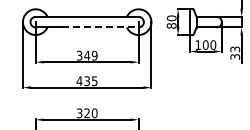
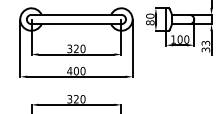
line: (100, 27) -> (88, 24), dashed -> solid
text: (90, 55) -> (79, 48), 349 -> 320
text: (90, 81) -> (79, 71), 435 -> 400

